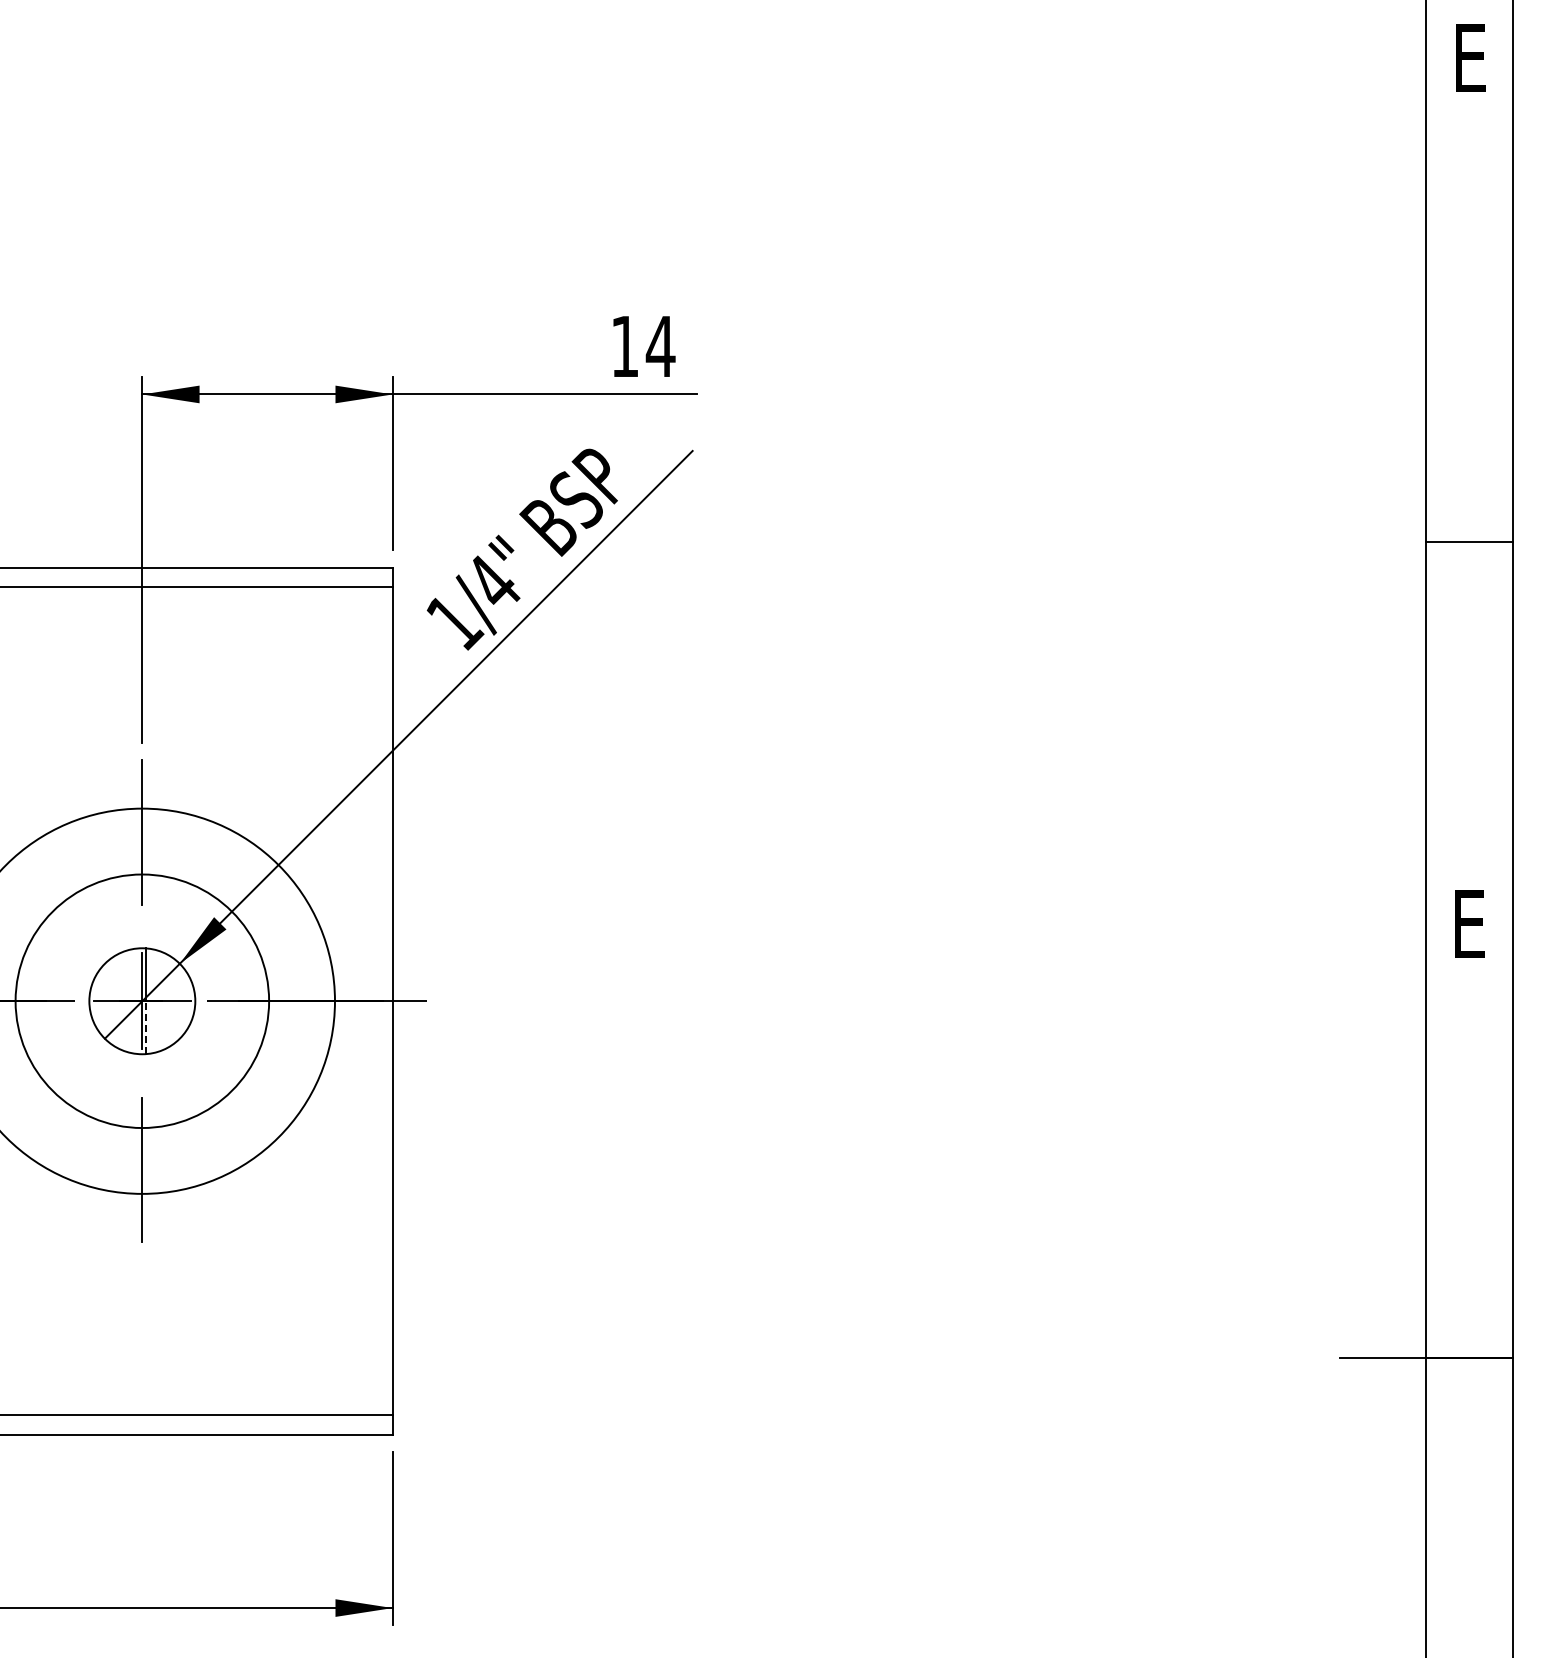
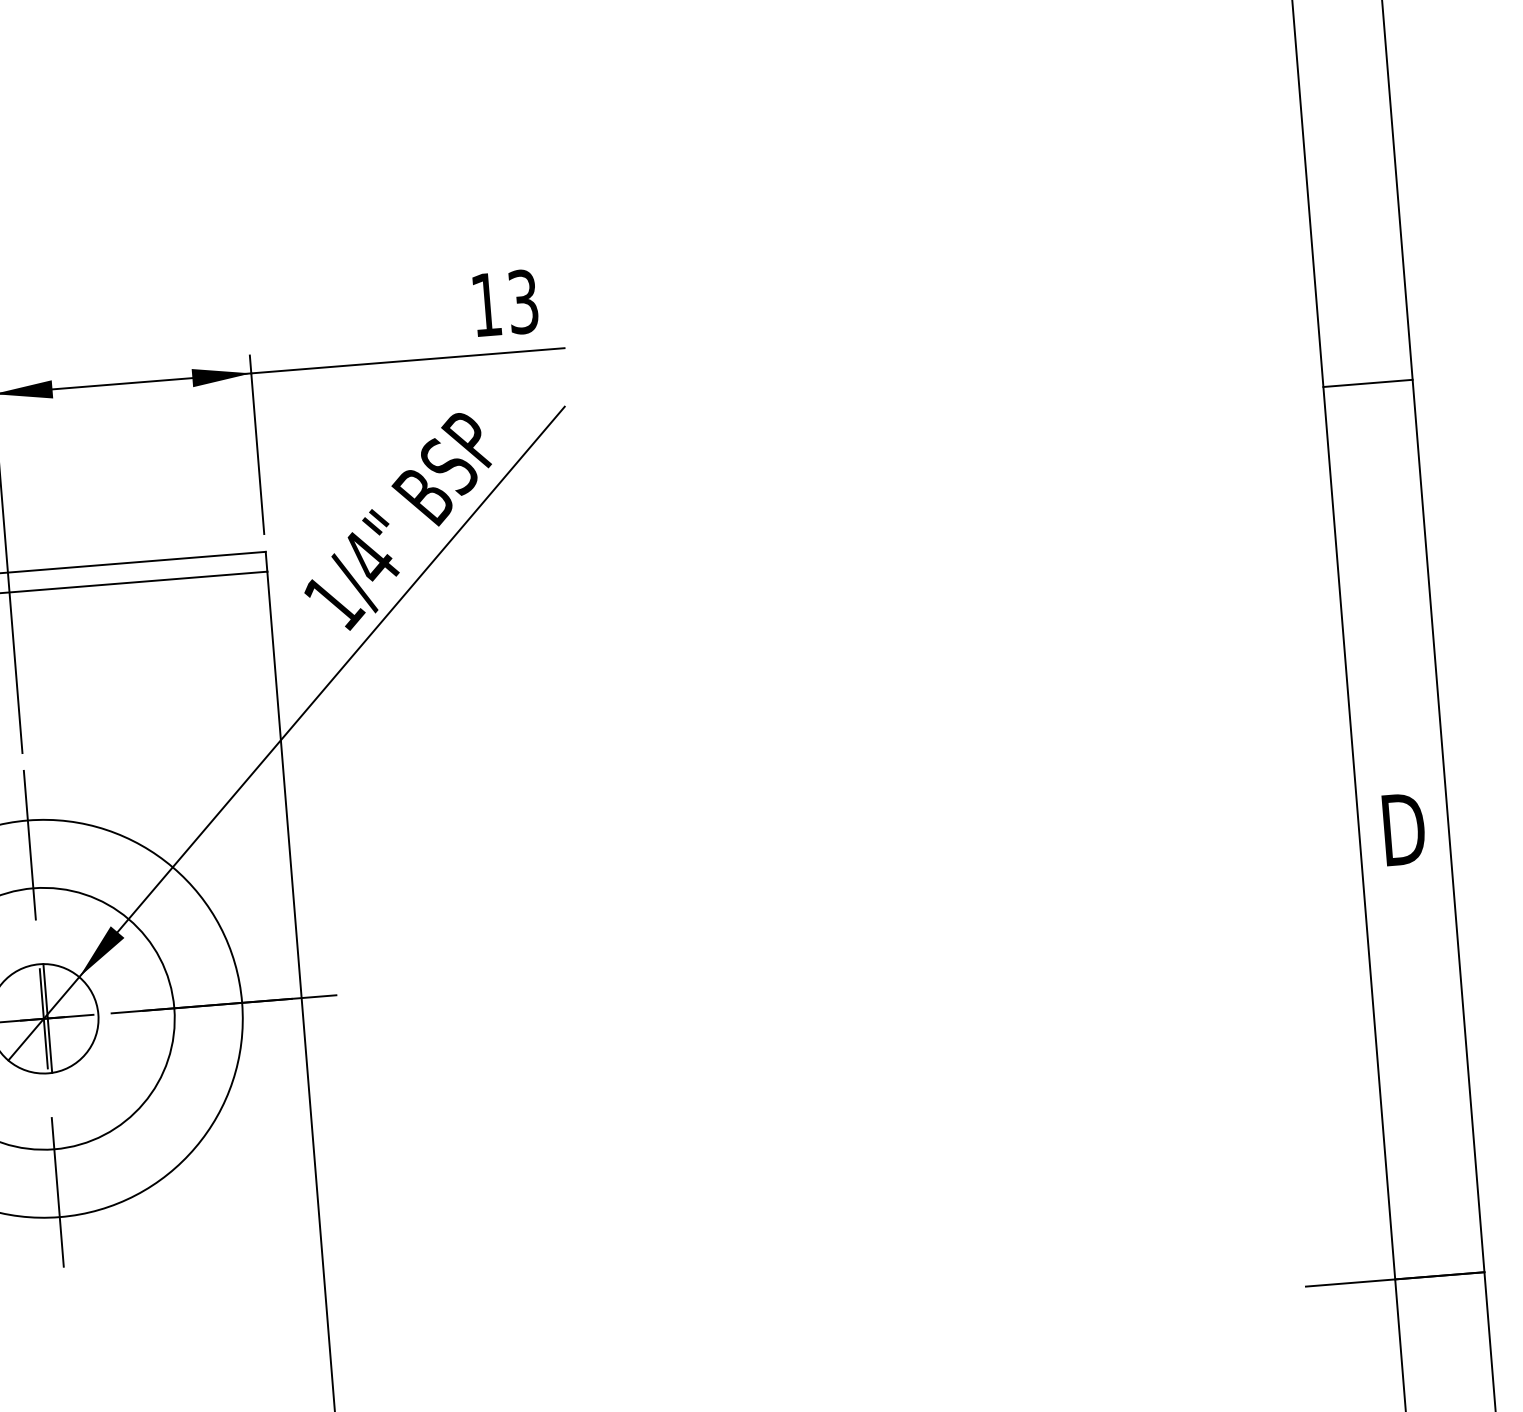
text: (660, 346) -> (523, 301), 14 -> 13
line: (1469, 541) -> (1367, 383), moved
text: (1469, 923) -> (1403, 828), E -> D
line: (146, 1027) -> (50, 1045), dashed -> solid

